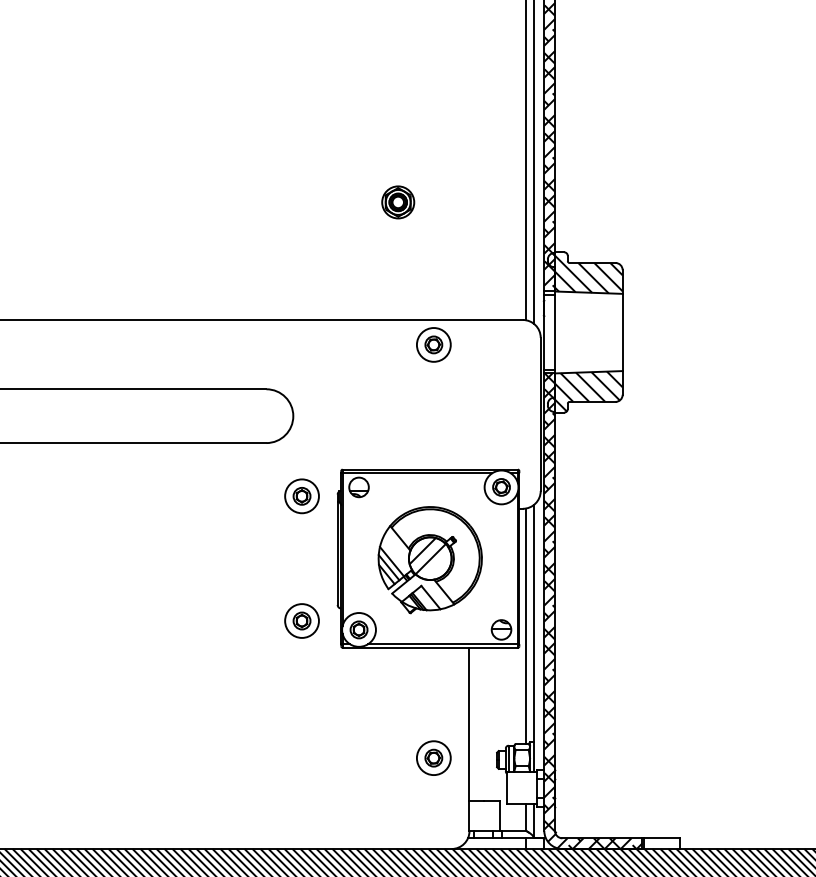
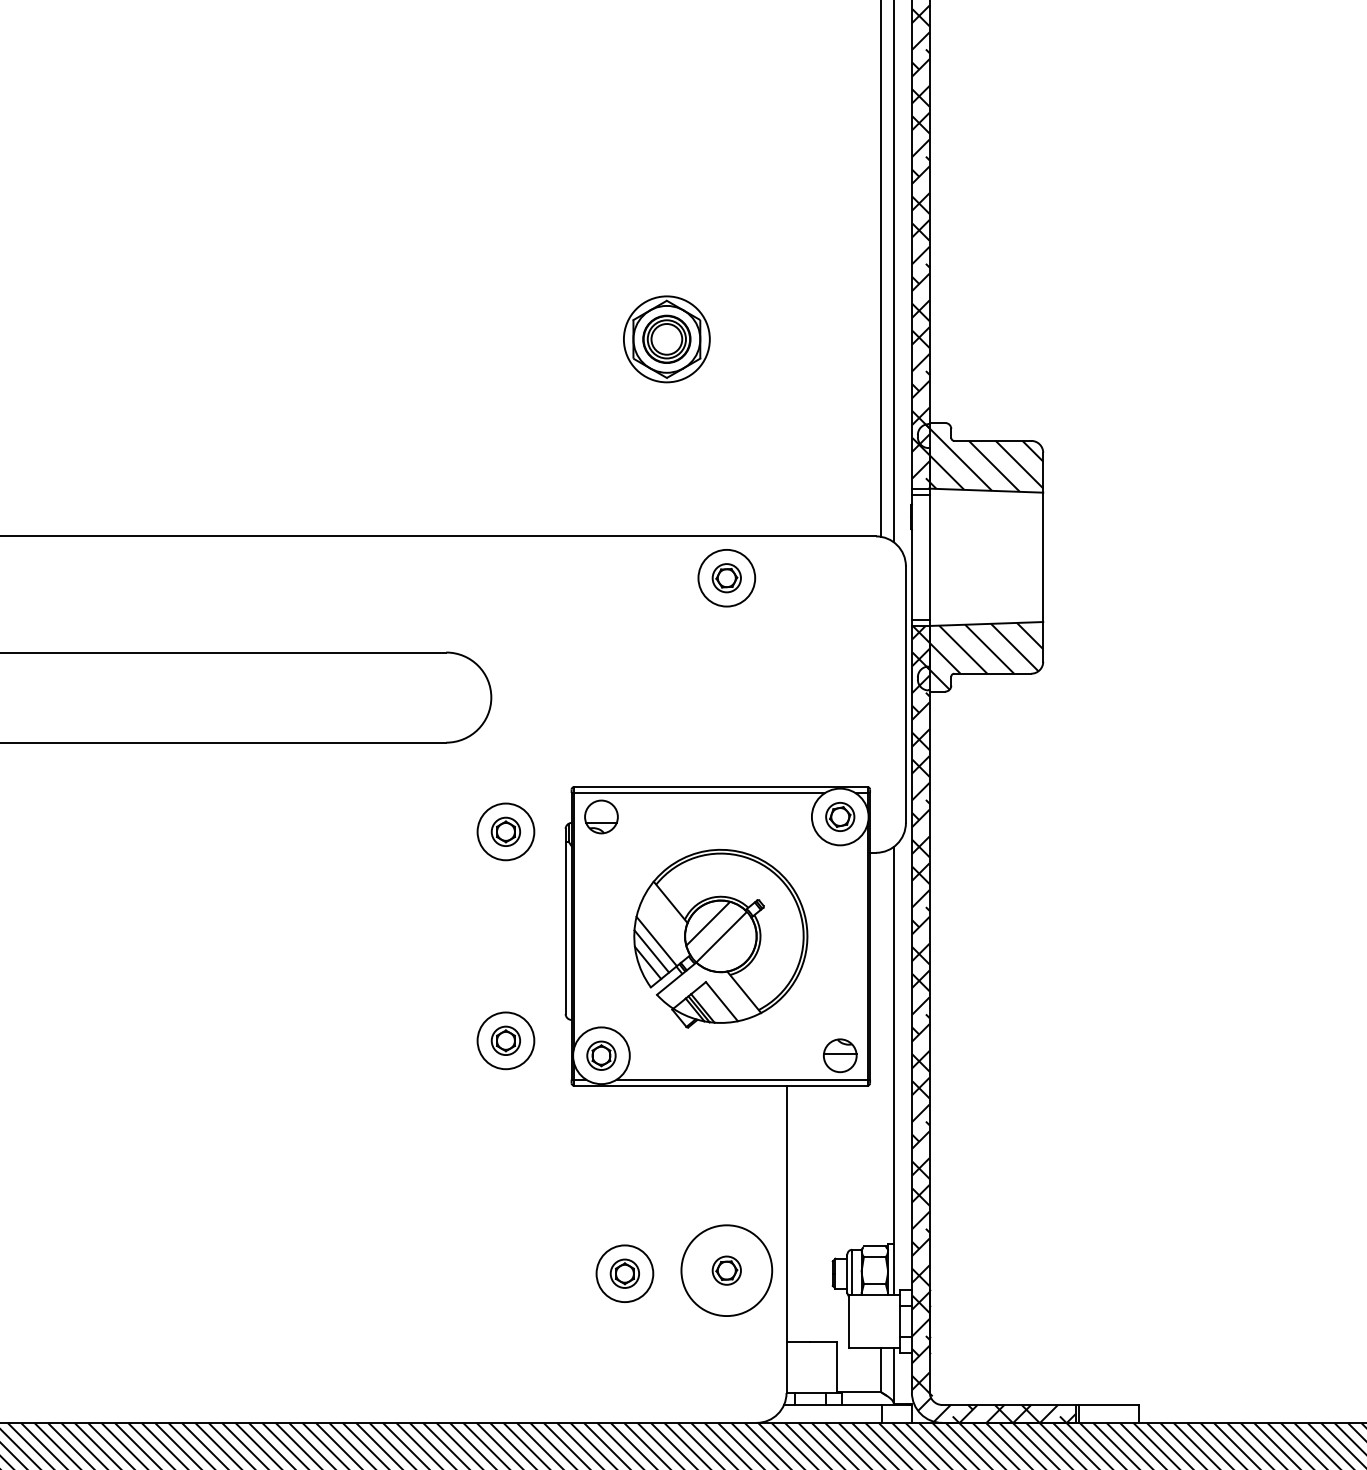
part: (398, 202) -> (667, 339), size x1.6
line: (526, 625) -> (882, 1048), removed
circle: (433, 758) -> (726, 1271), size x1.6
part: (372, 759) -> (624, 1272), added

